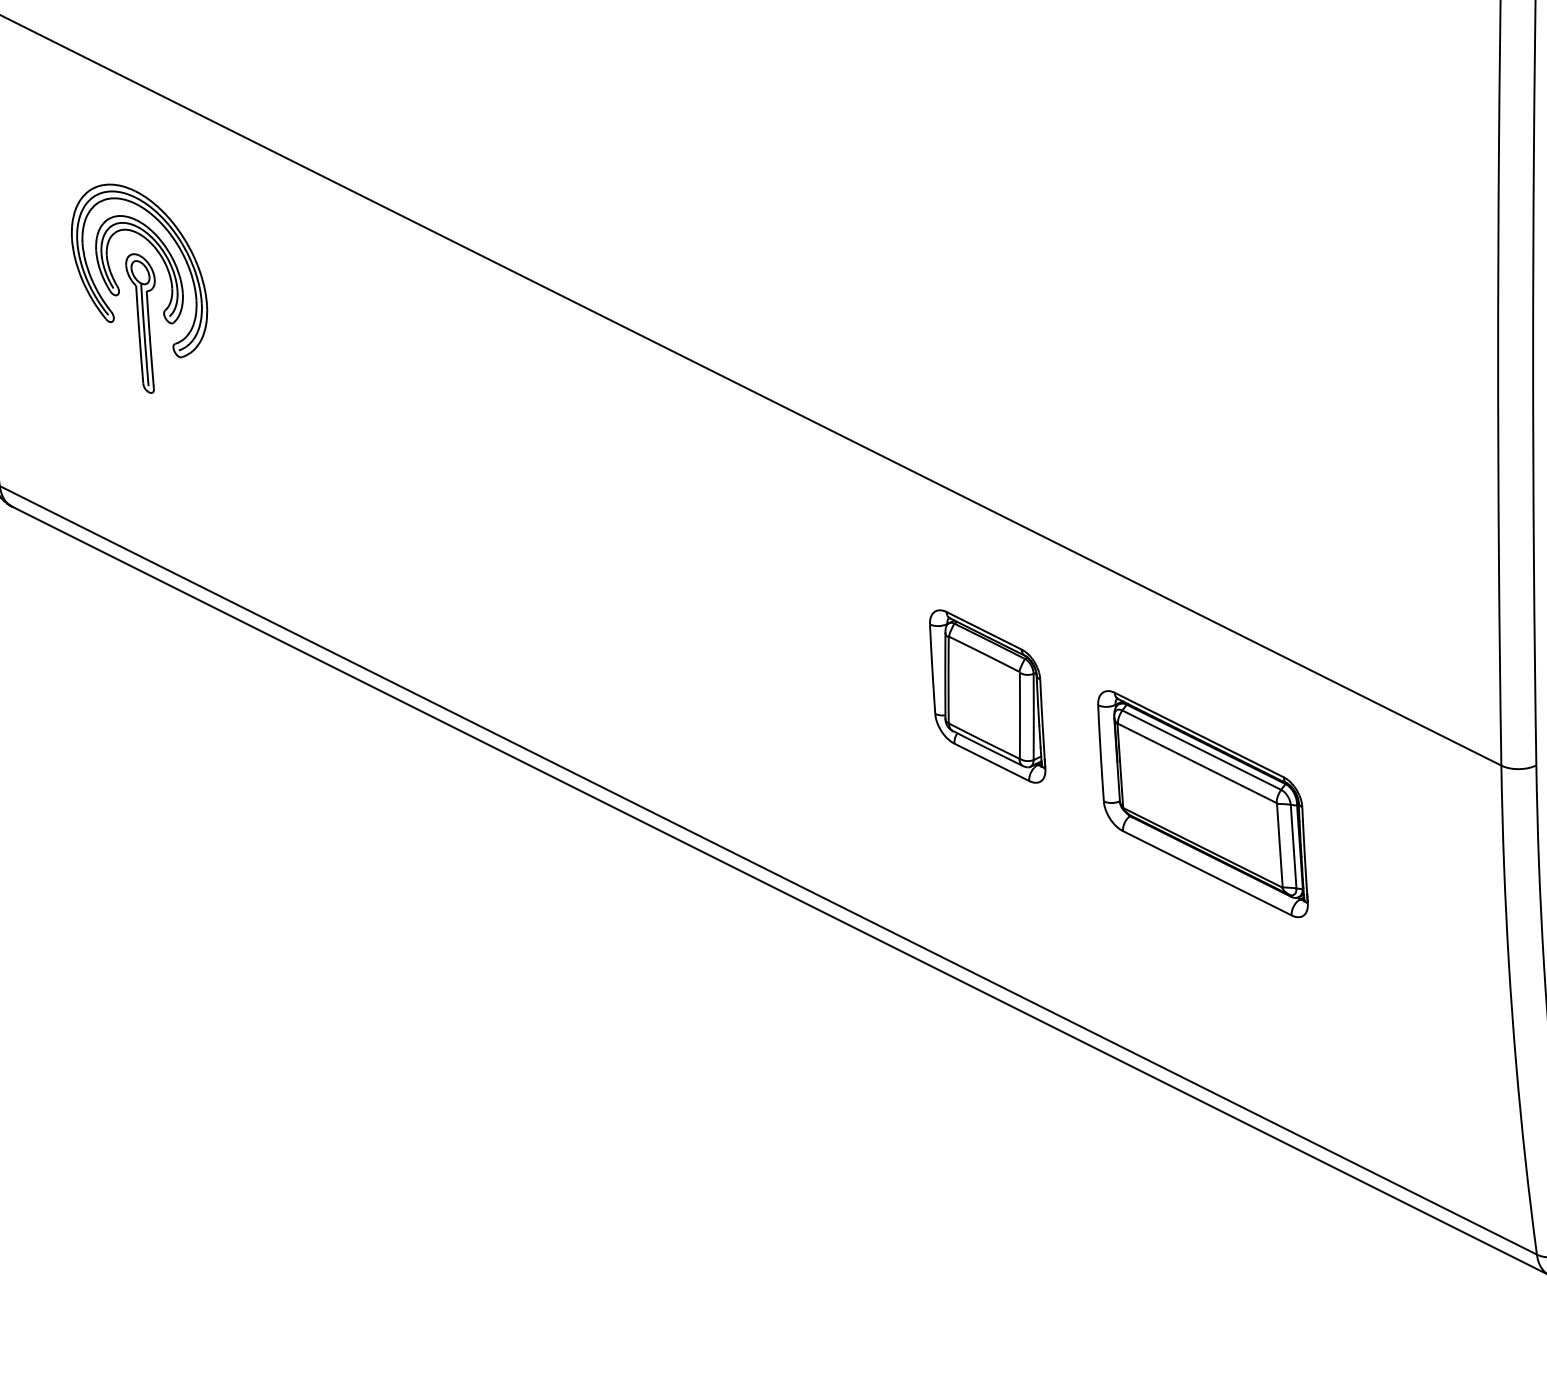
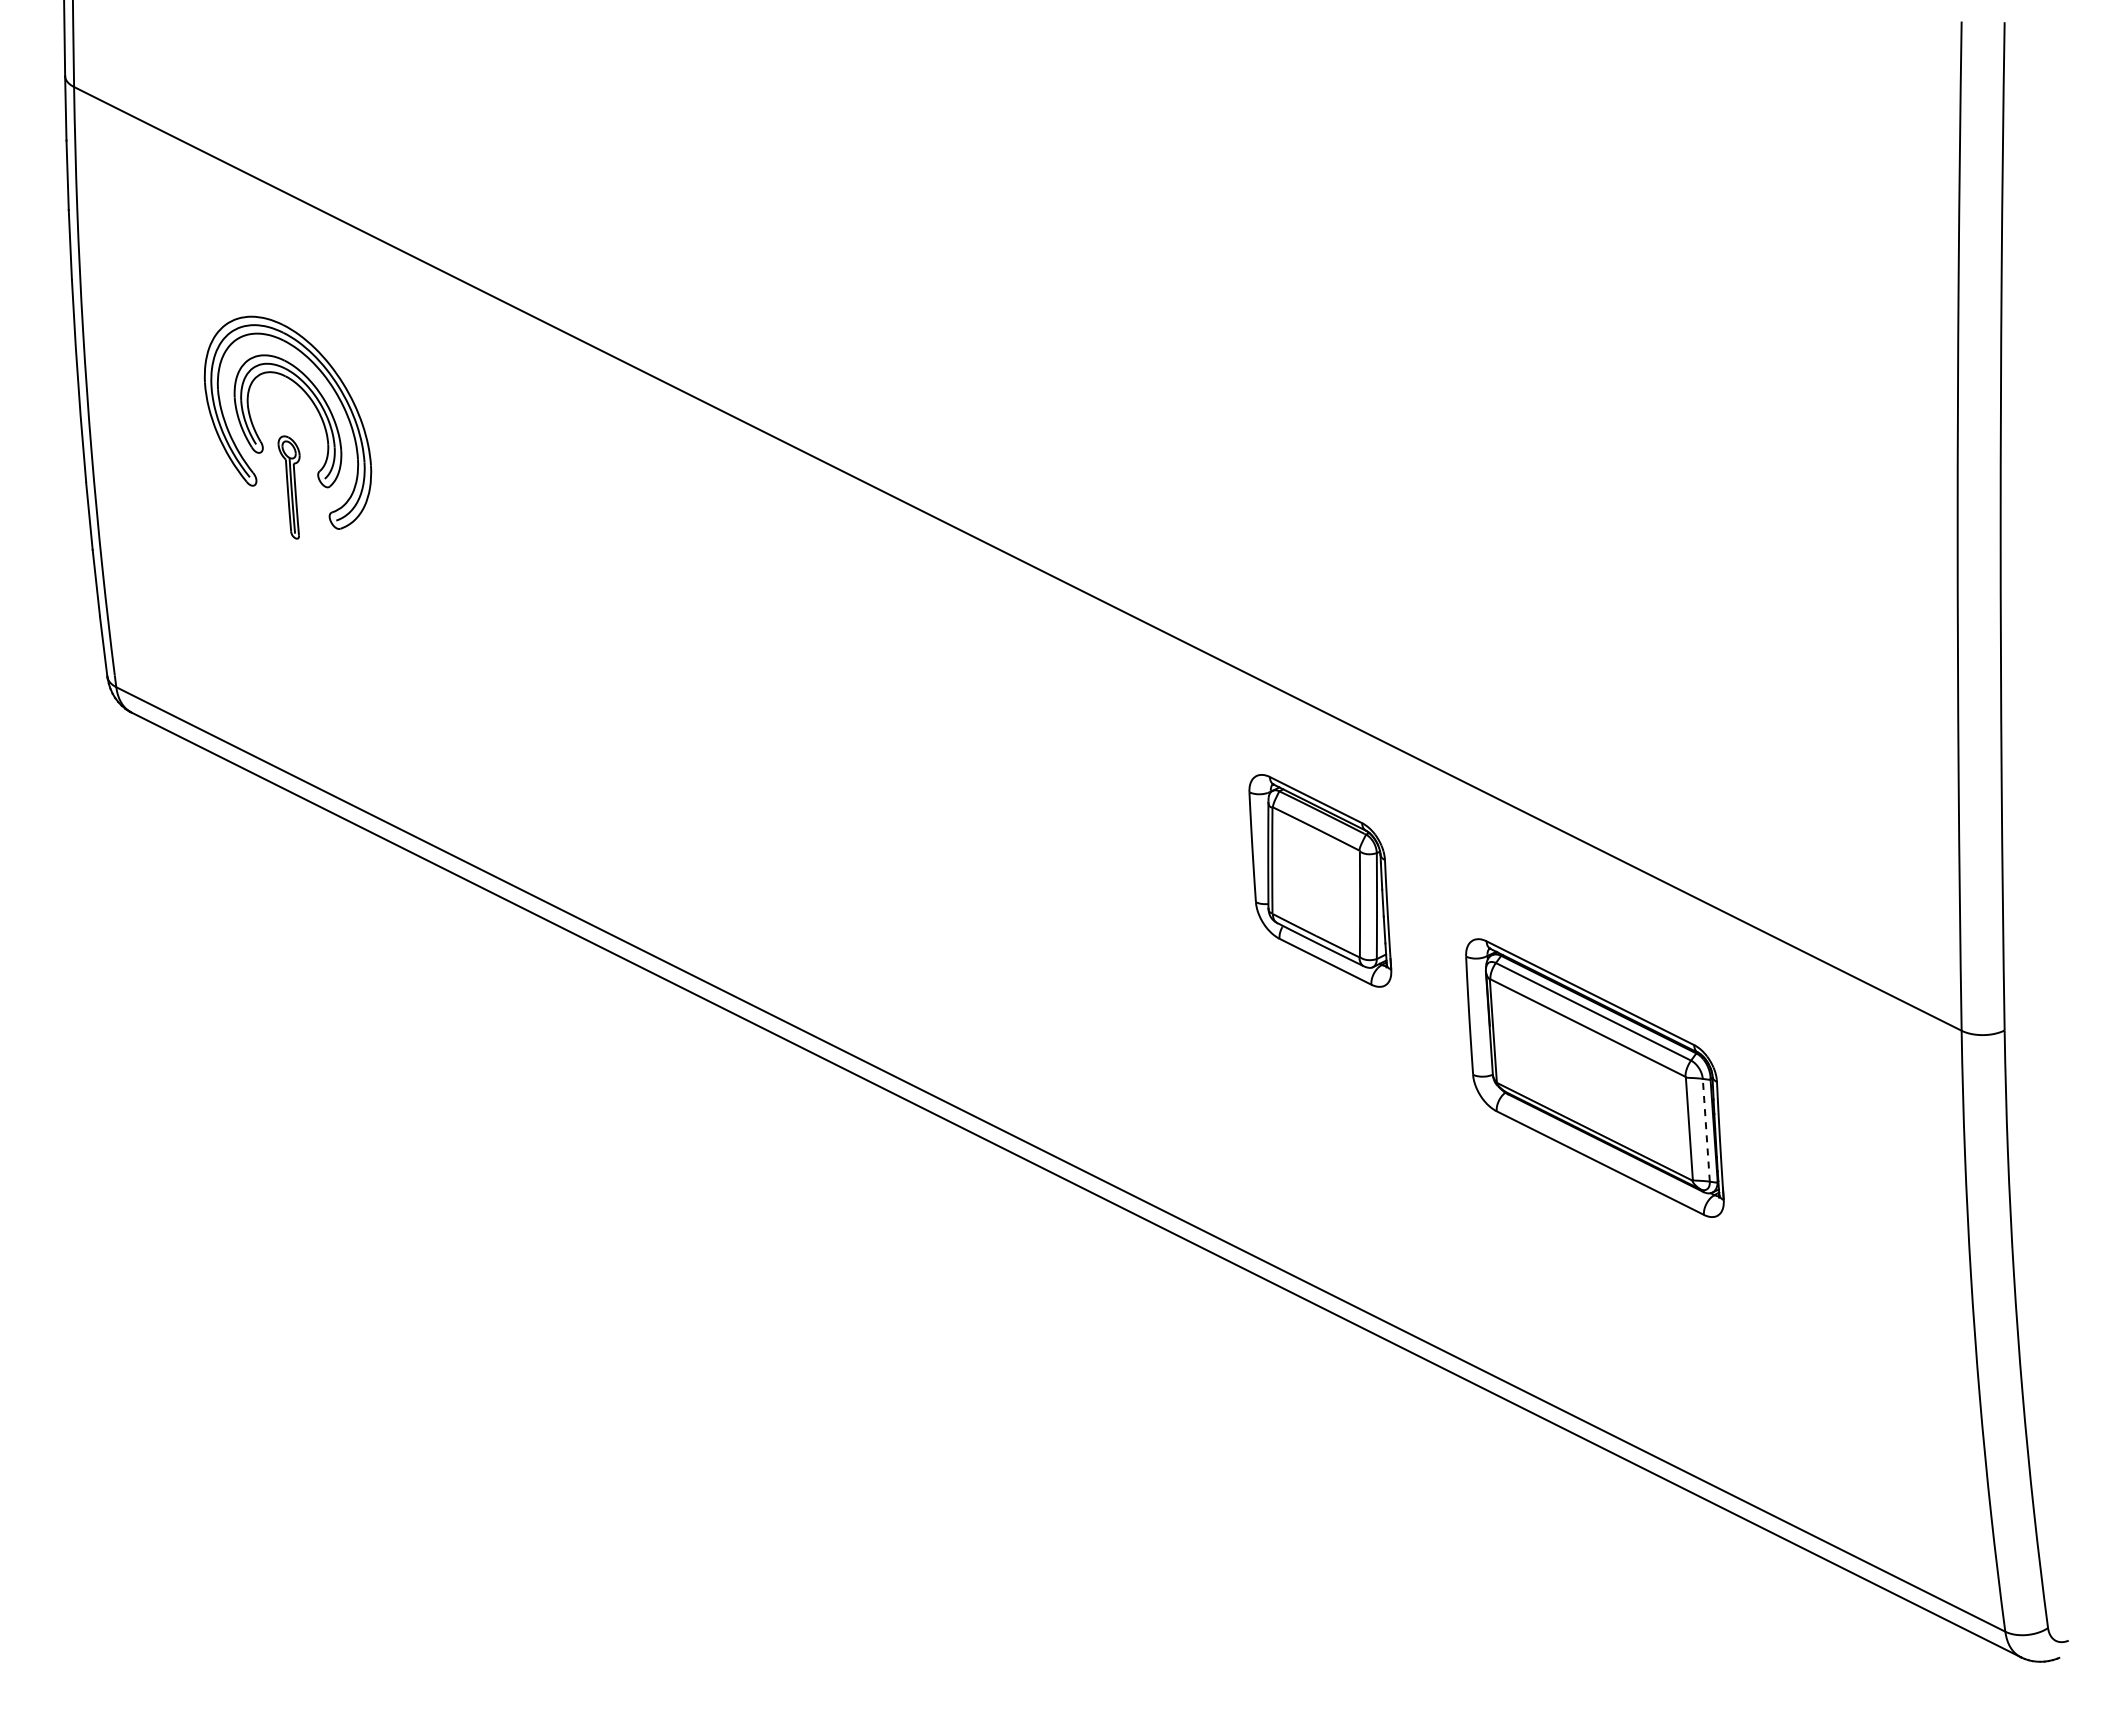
part: (139, 323) -> (288, 487), size x0.6
part: (987, 696) -> (1320, 880), moved
line: (1293, 845) -> (1706, 1129), solid -> dashed

